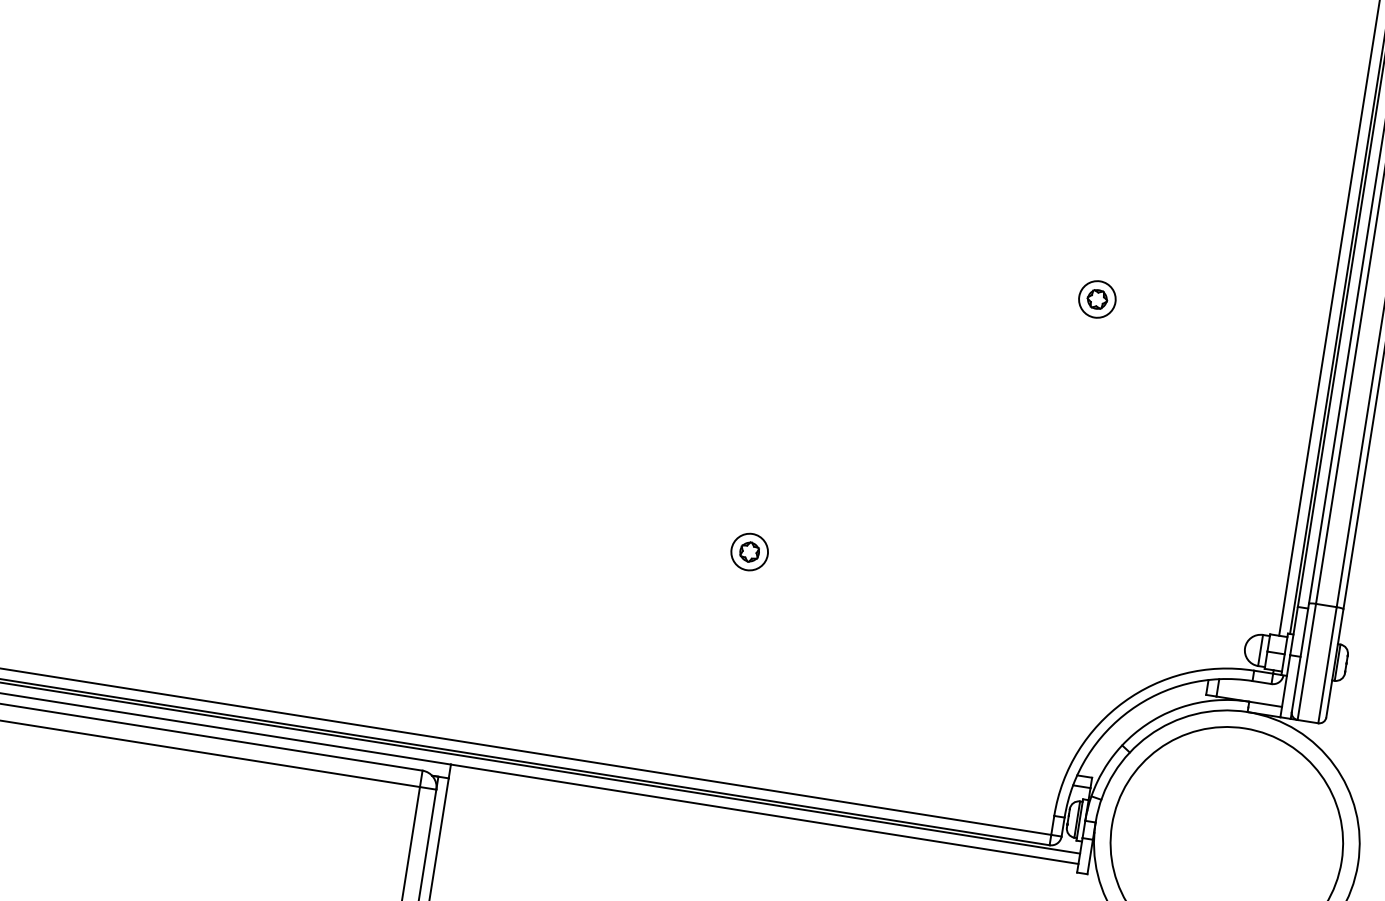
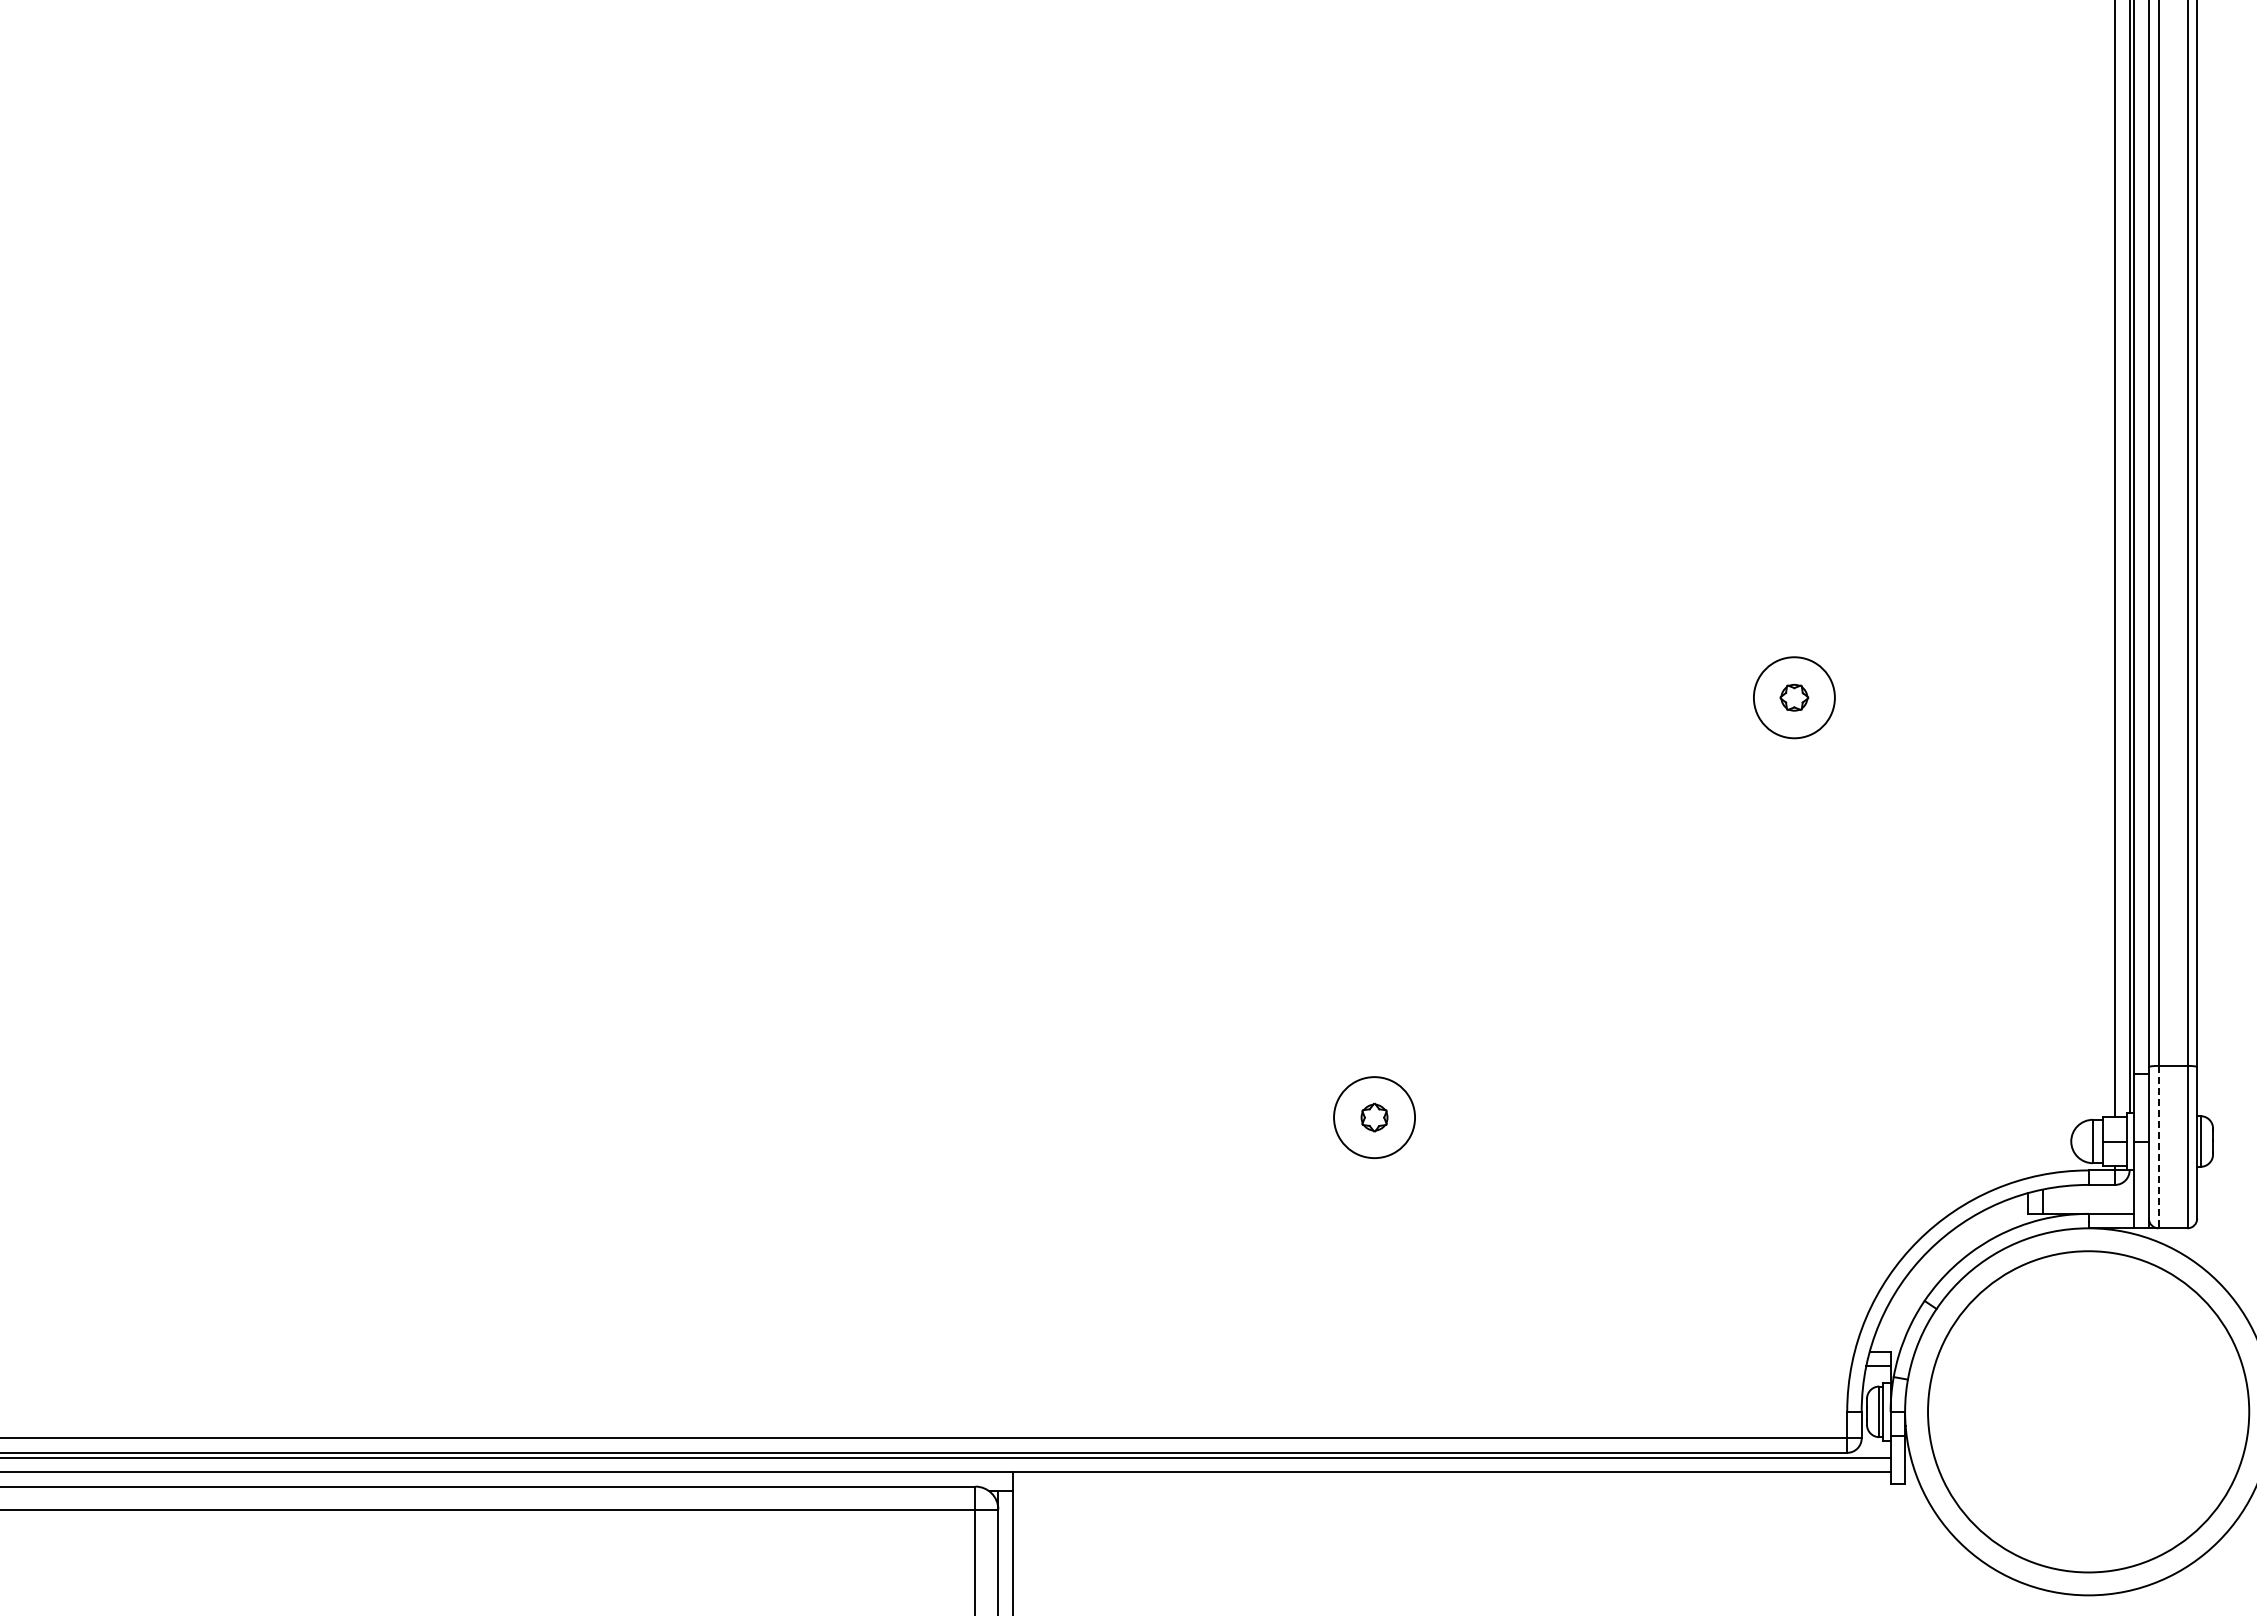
circle: (1097, 299) -> (1794, 697), size x1.6
circle: (749, 551) -> (1374, 1117), size x1.6
line: (1306, 662) -> (2158, 1147), solid -> dashed

